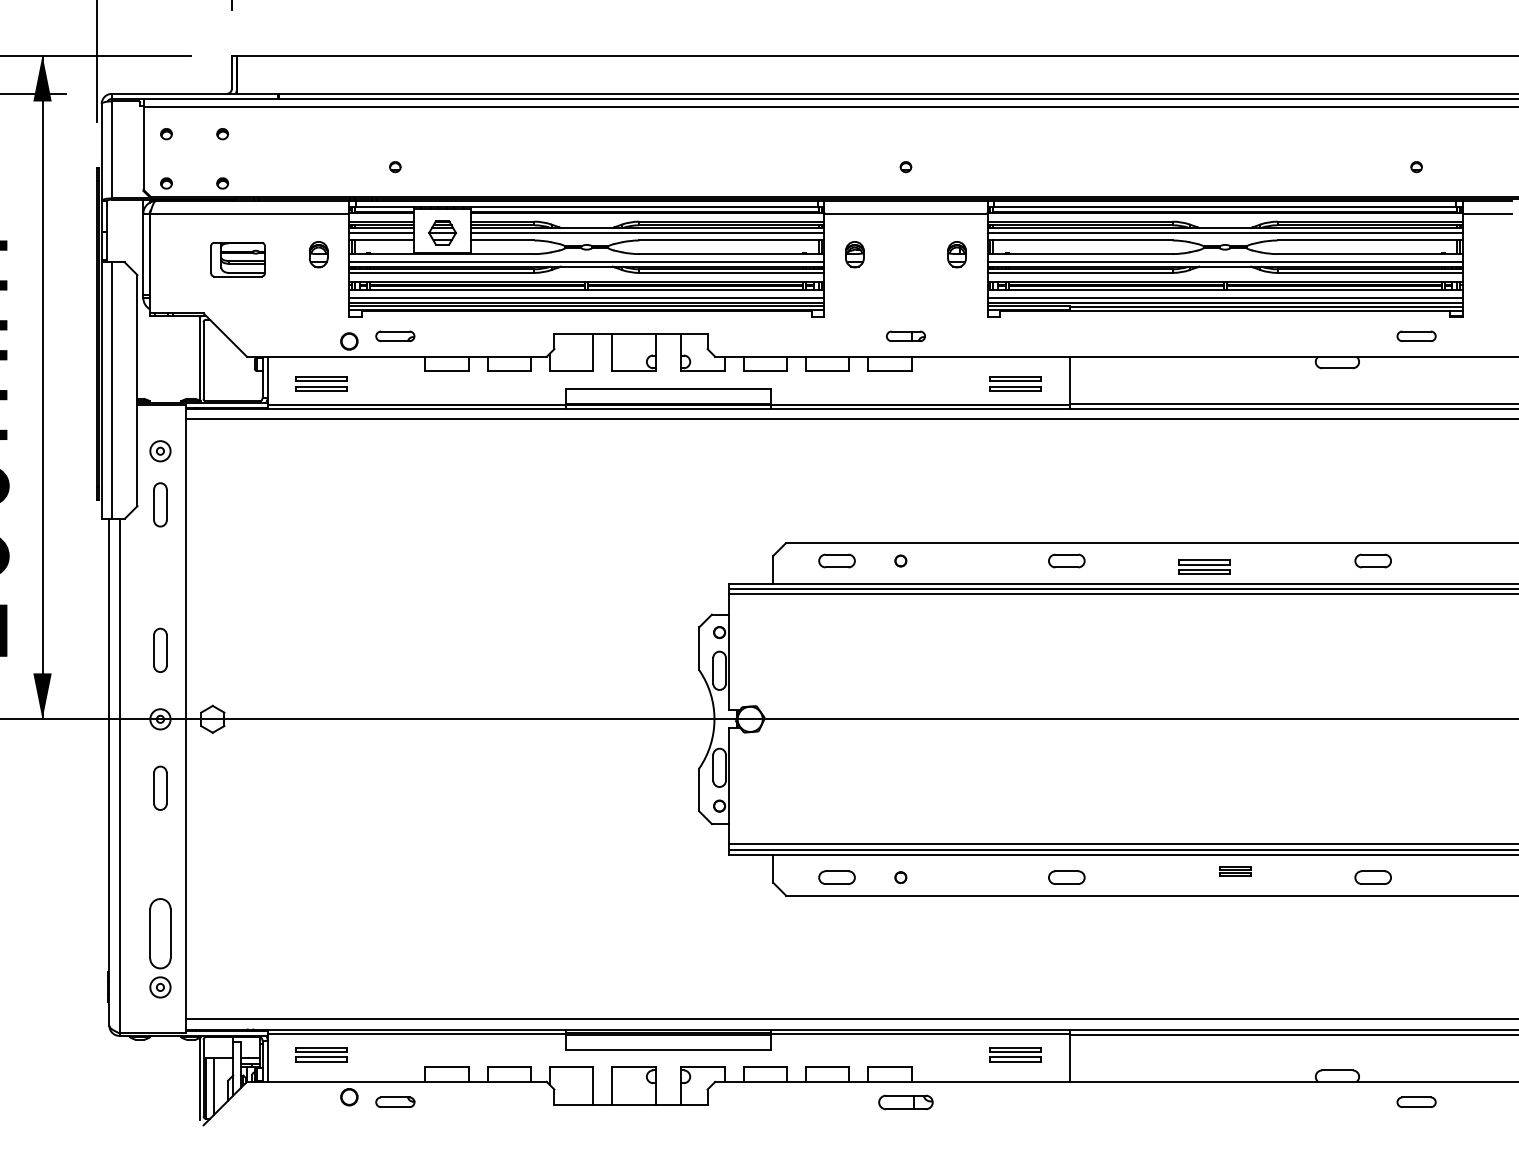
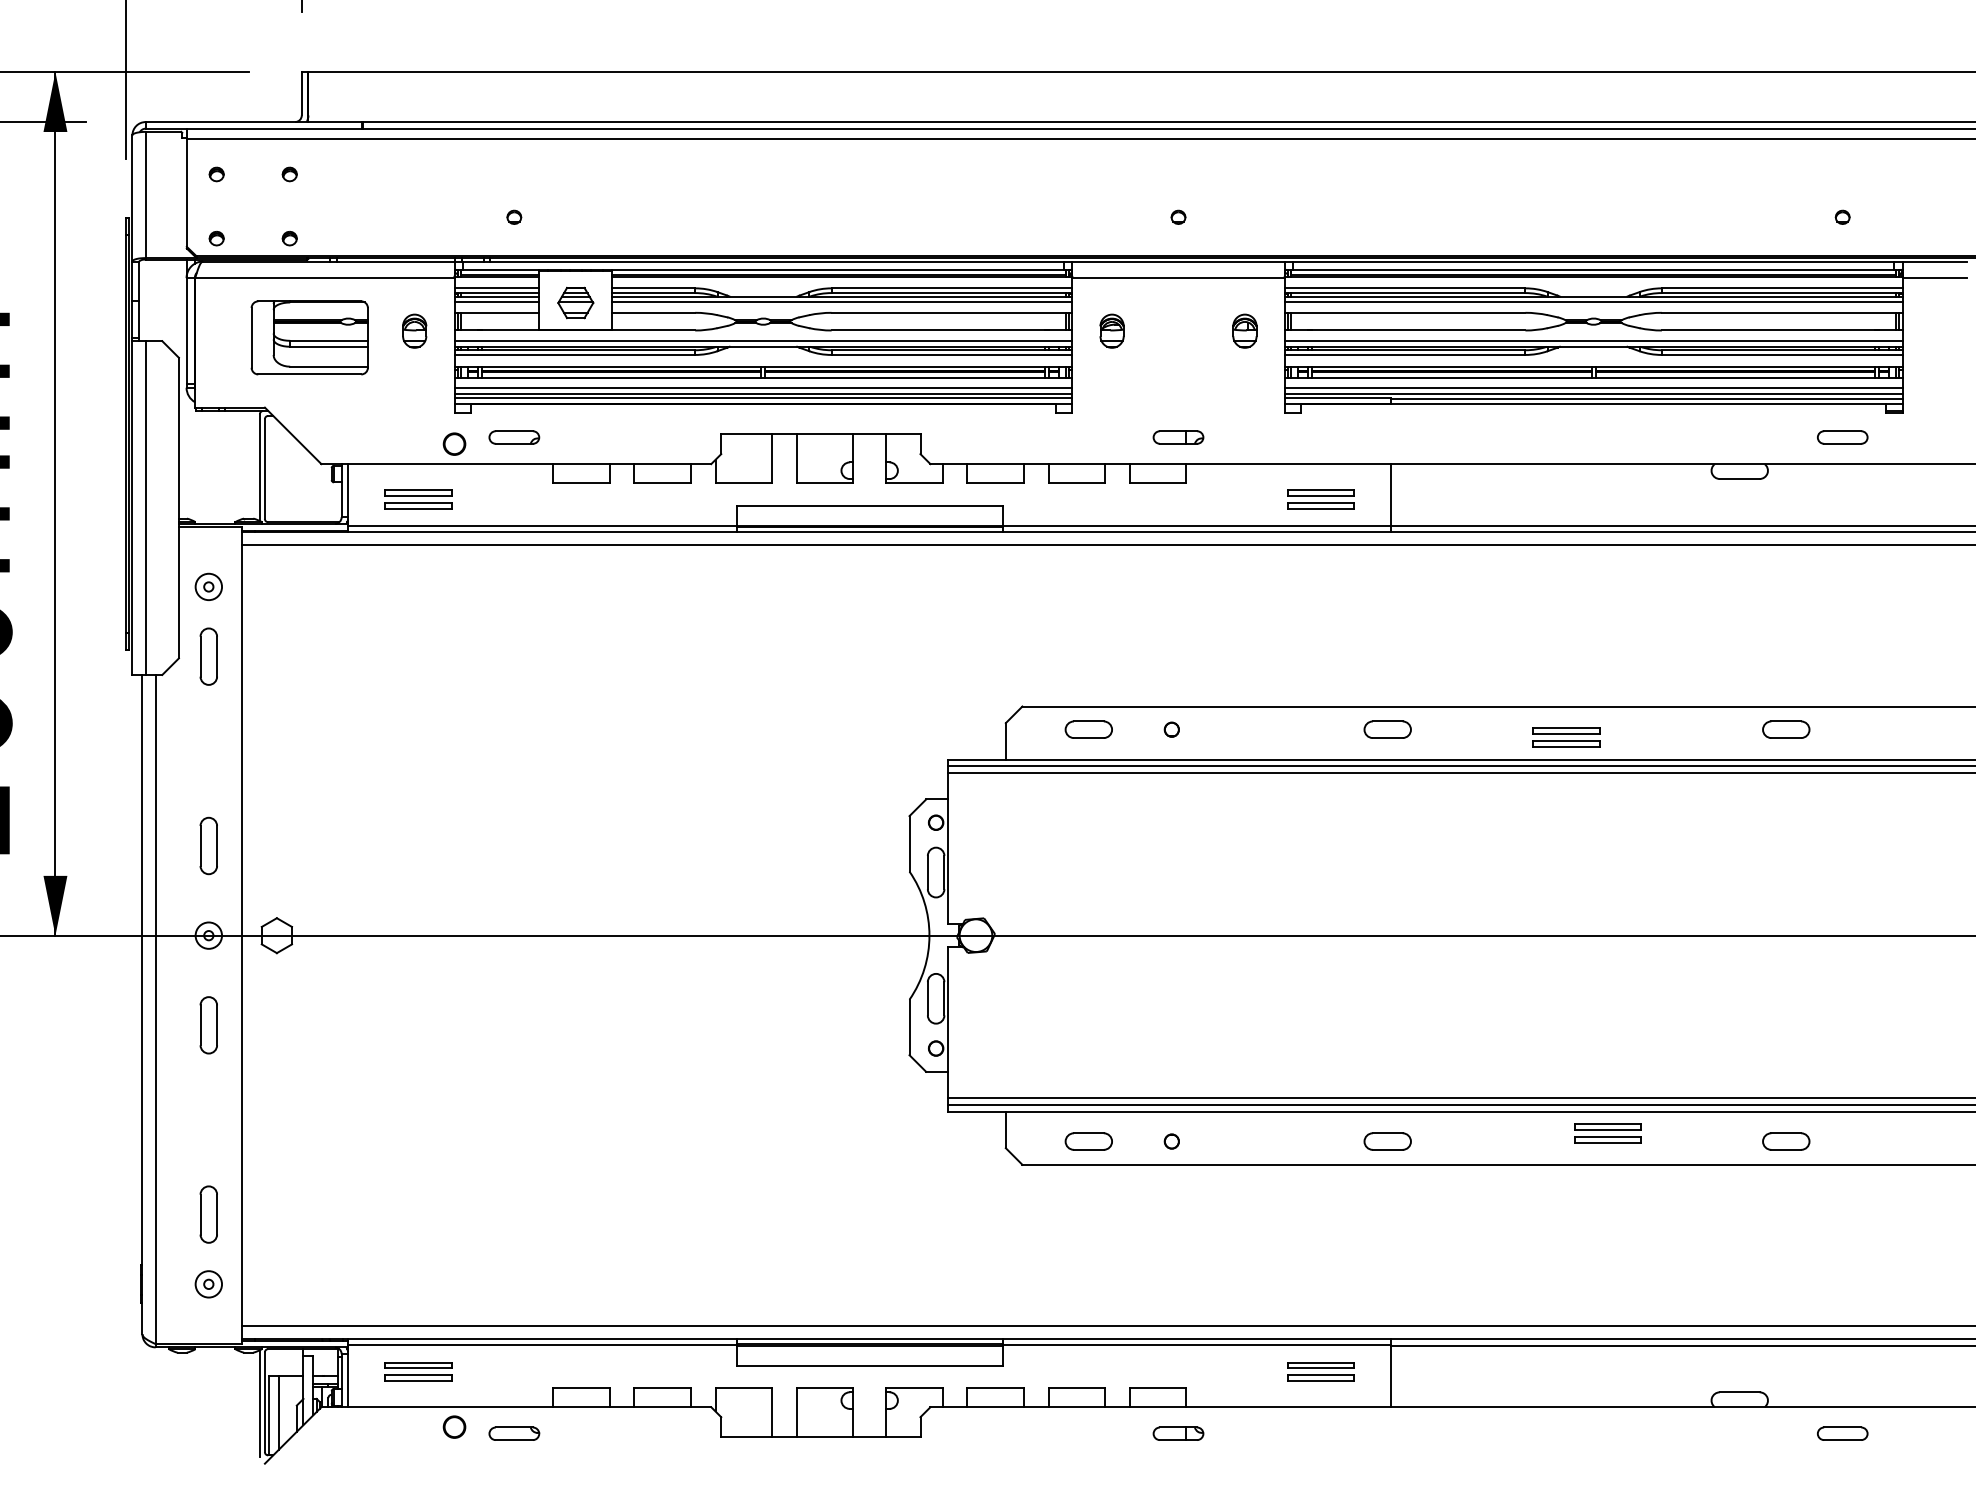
part: (237, 259) -> (309, 337), size x1.67
part: (1235, 871) -> (1607, 1133), size x1.67
part: (160, 933) -> (208, 1214), size x0.62
part: (905, 1101) -> (1177, 1432), size x0.71

